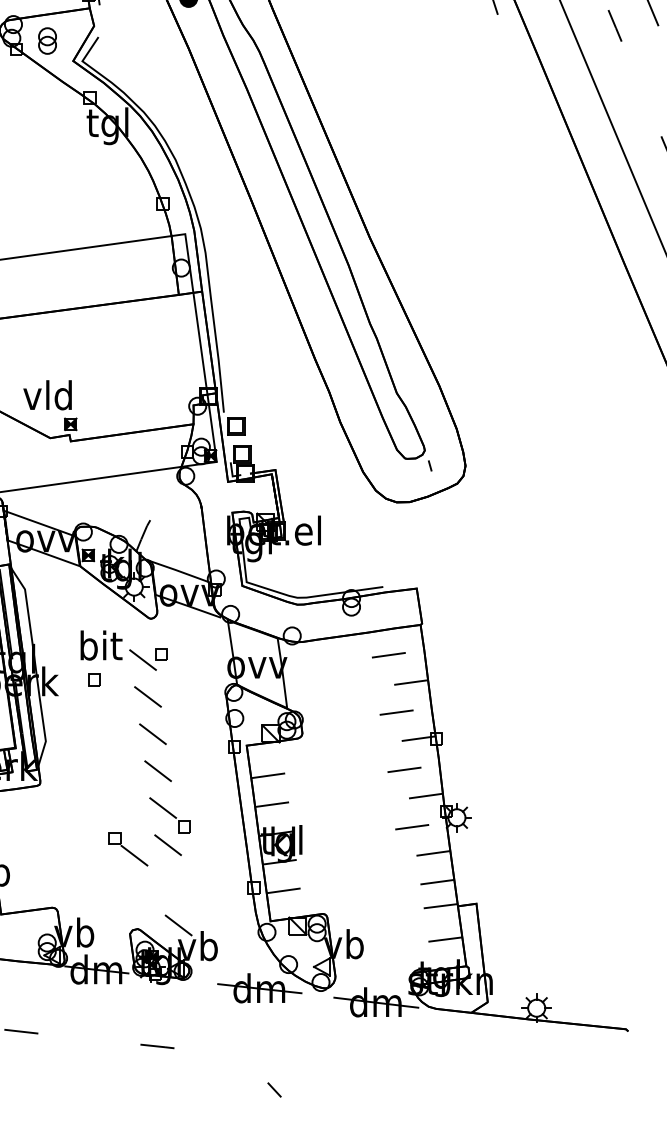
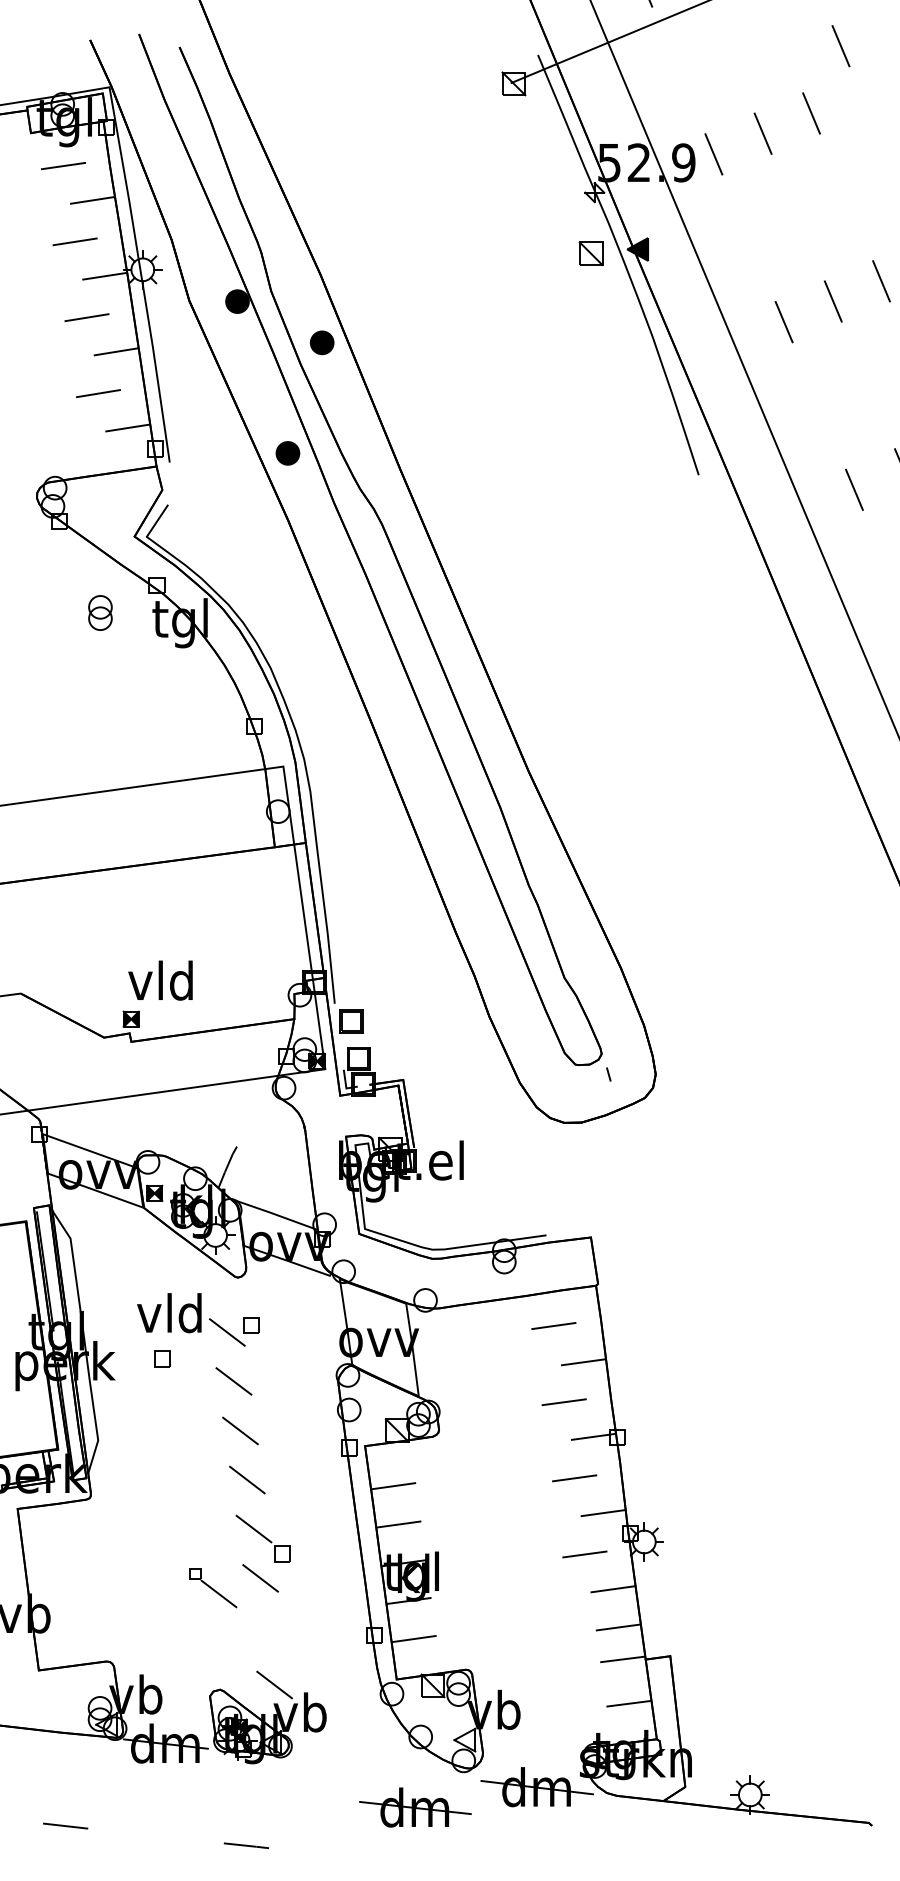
part: (47, 40) -> (100, 612), moved
text: (47, 395) -> (160, 980), moved
text: (99, 645) -> (169, 1313), bit -> vld
part: (128, 849) -> (207, 1583), size x0.7
part: (259, 988) -> (415, 1807), moved

